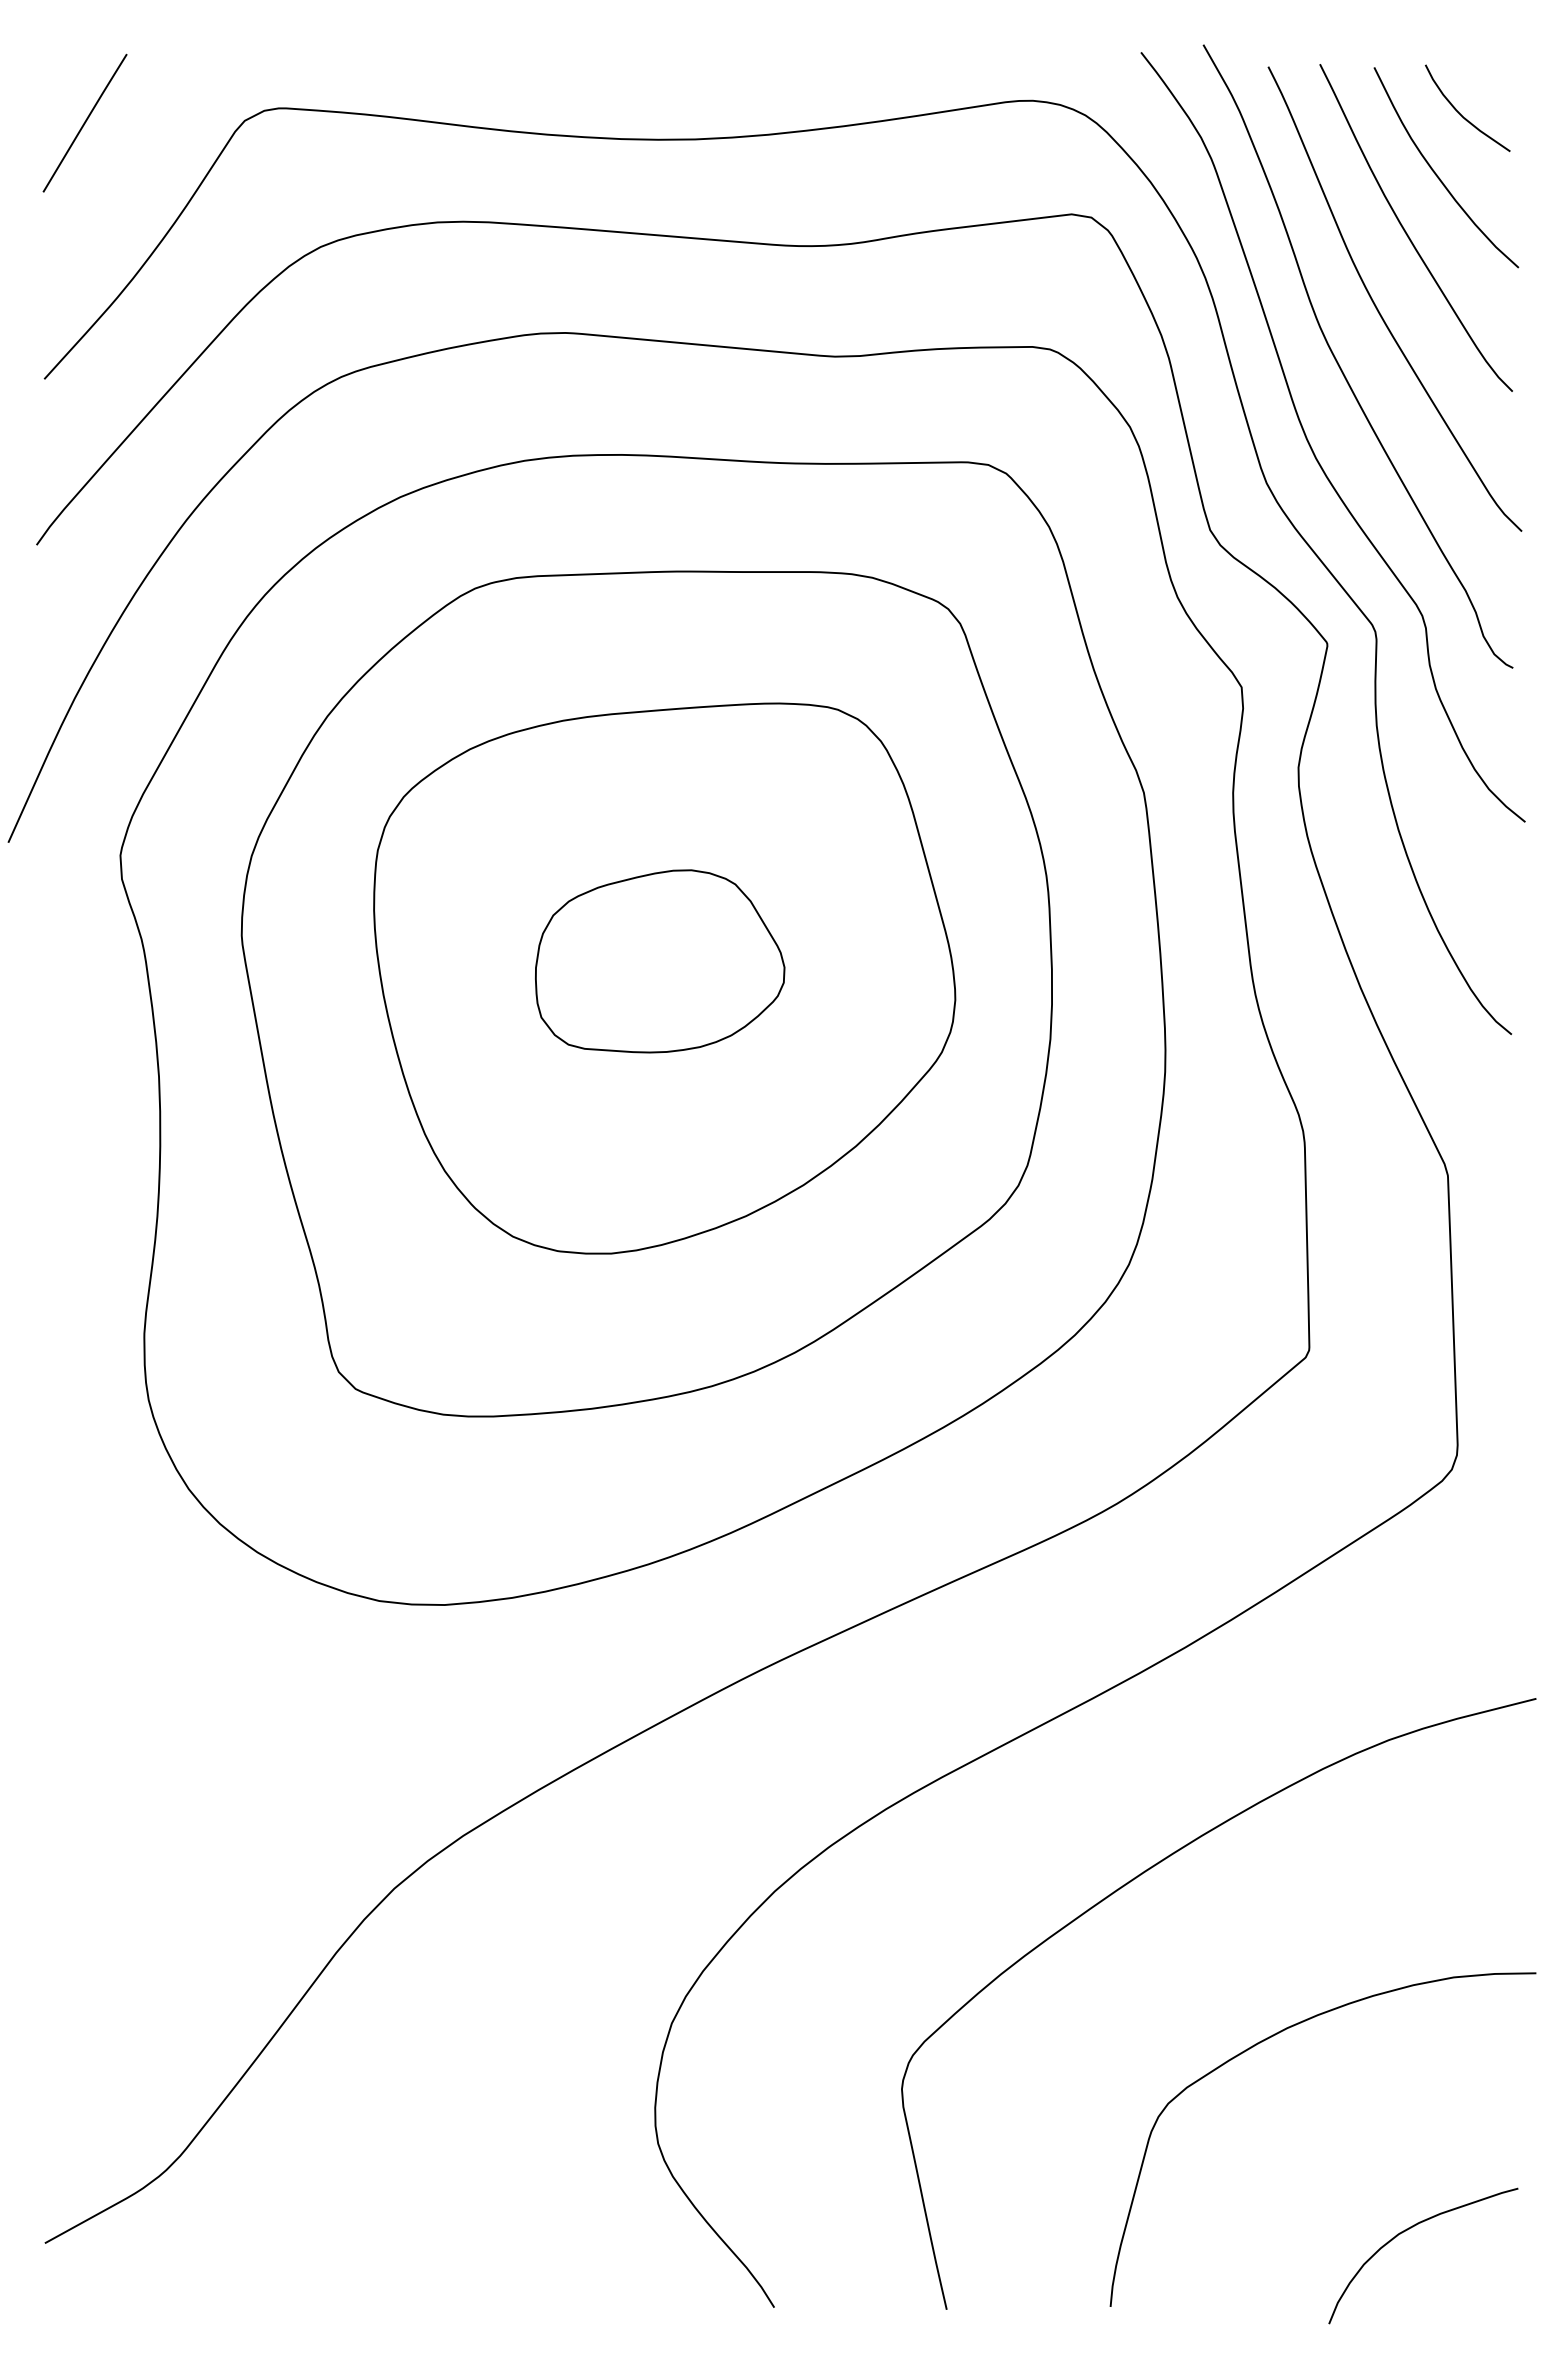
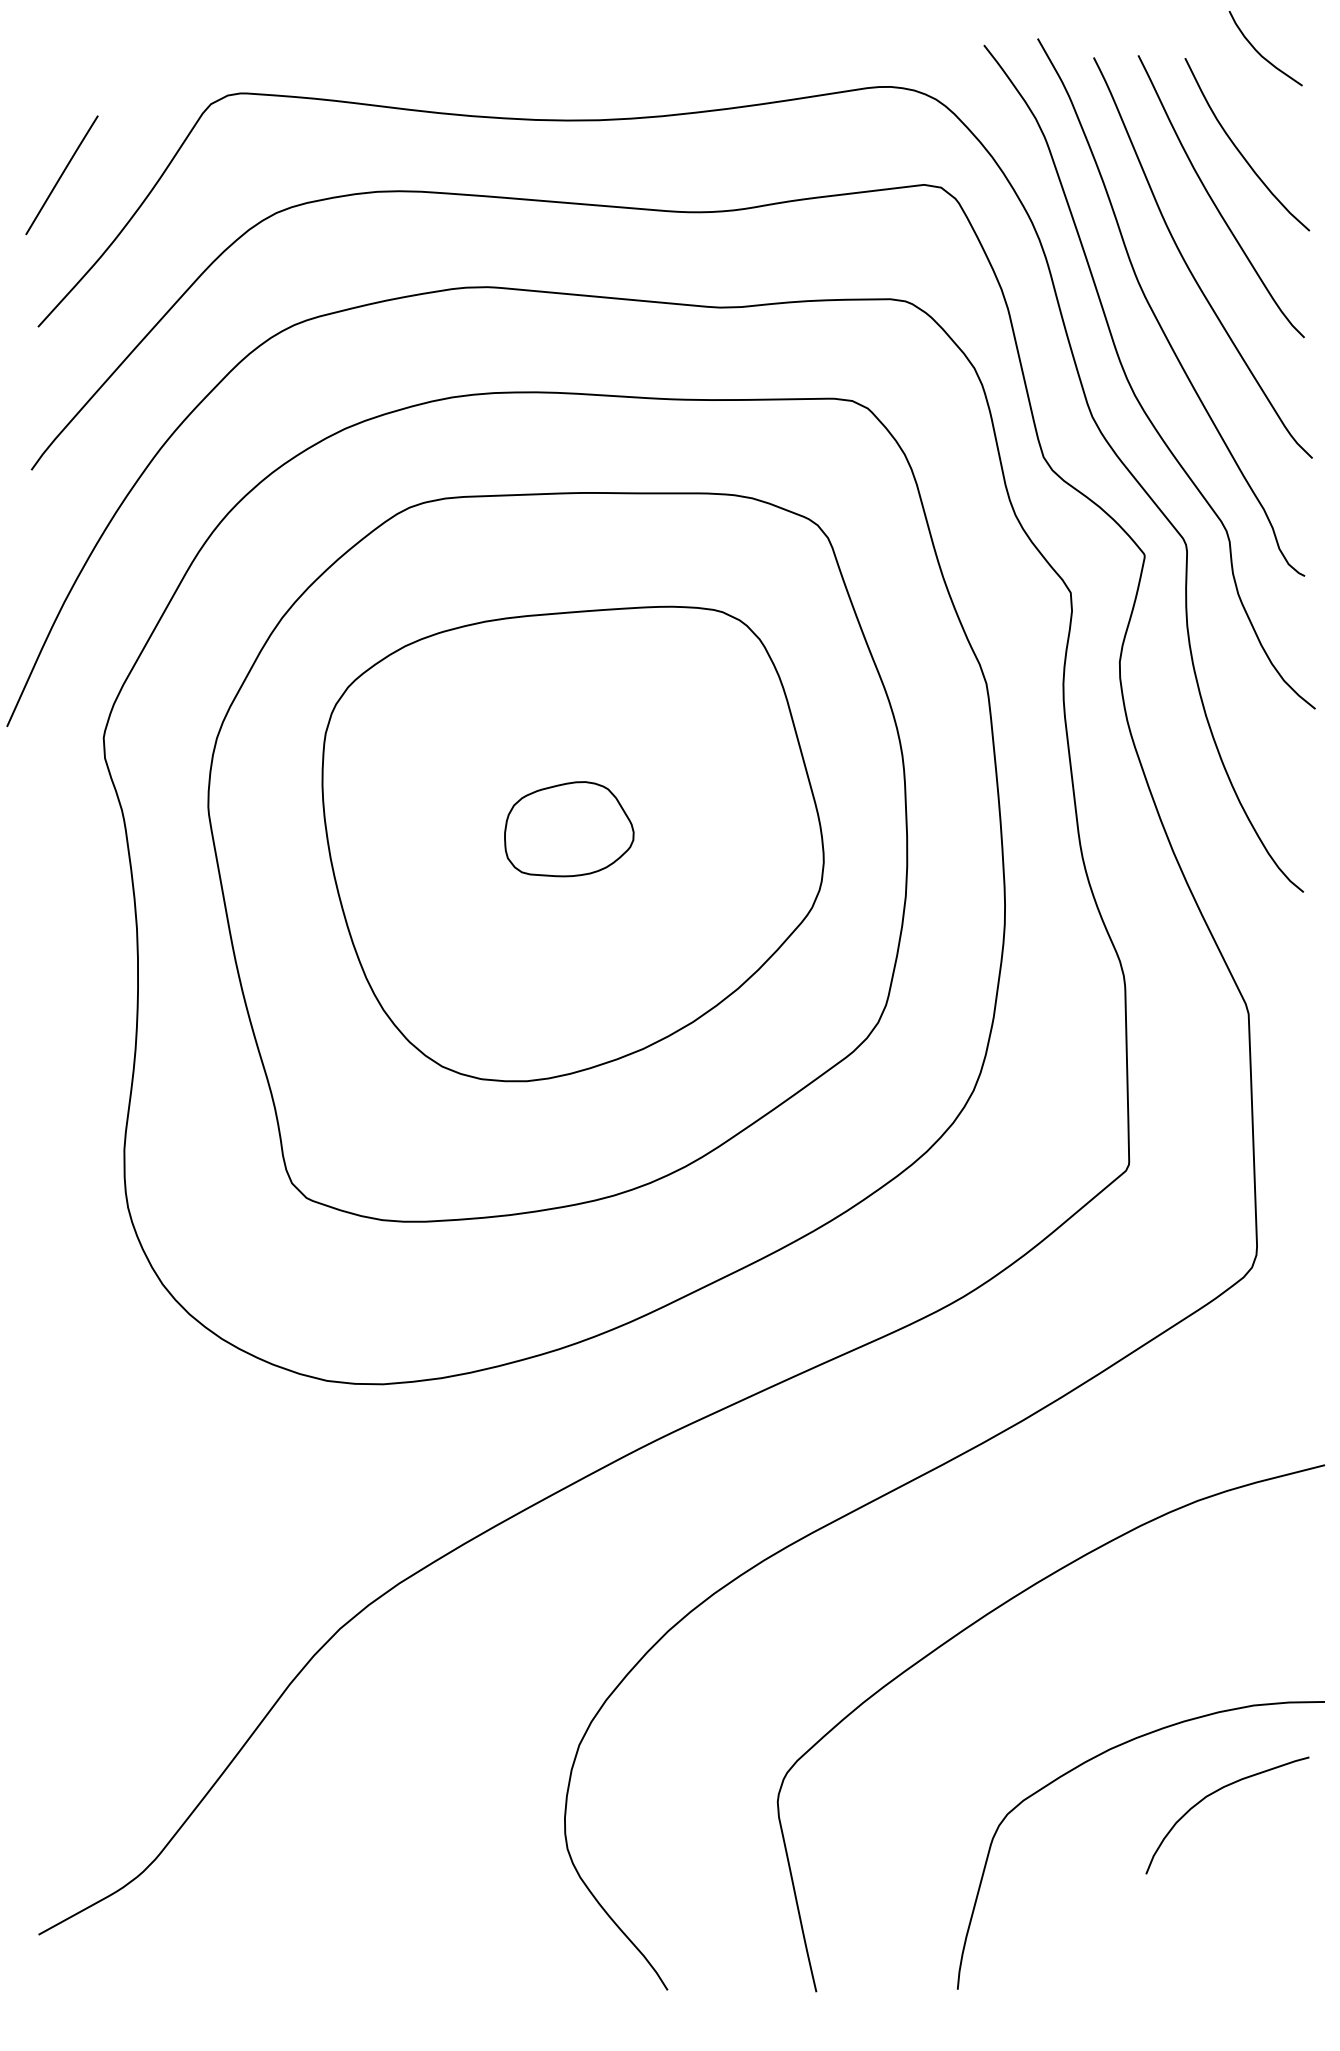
curve: (1461, 114) -> (1260, 53), moved
line: (84, 122) -> (61, 174), moved
part: (660, 961) -> (569, 829), size x0.6
curve: (1409, 2229) -> (1215, 1792), moved

